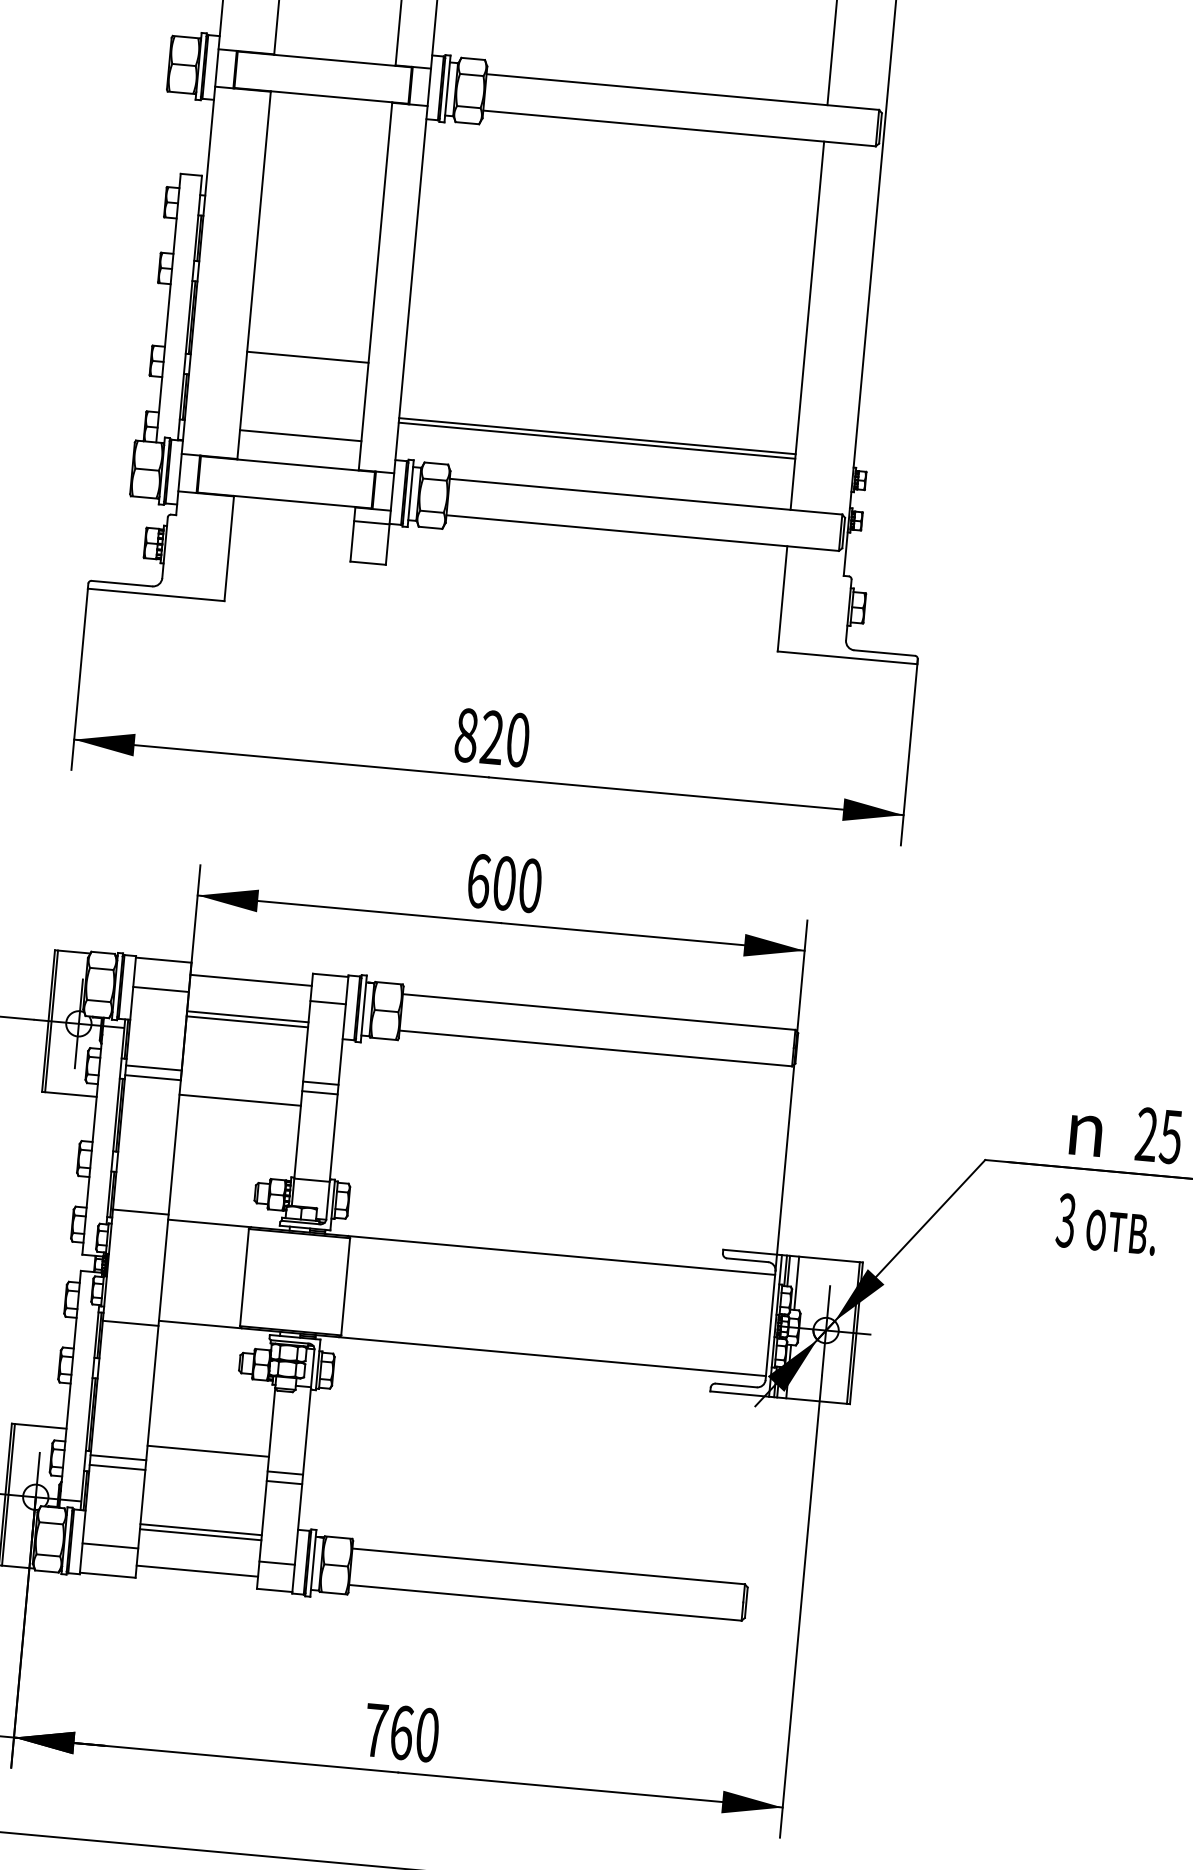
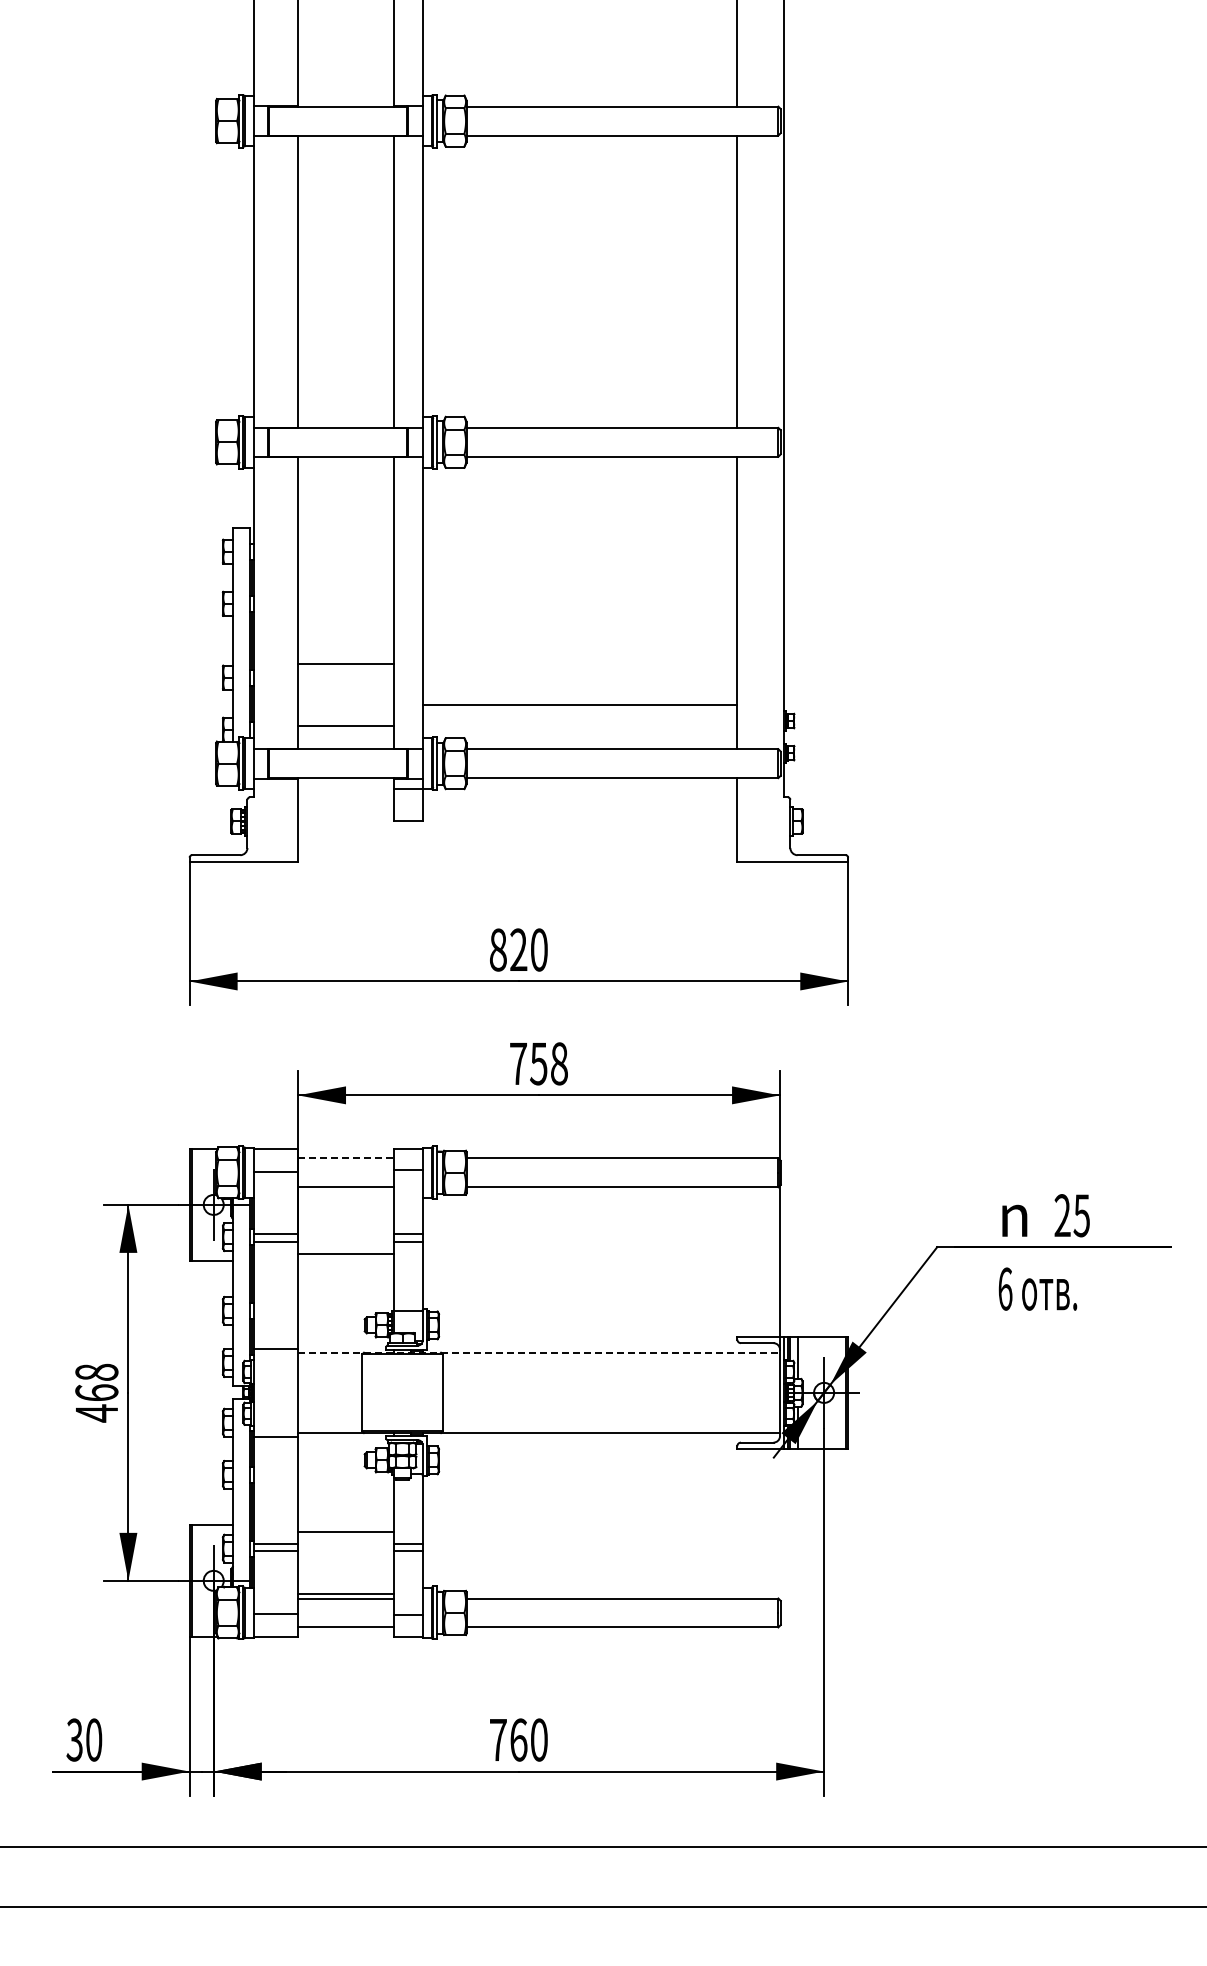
line: (596, 440) -> (579, 708), removed
text: (504, 882) -> (538, 1063), 600 -> 758
line: (251, 980) -> (346, 1158), solid -> dashed
line: (247, 1022) -> (346, 1191), removed
text: (1066, 1219) -> (1005, 1288), 3 -> 6
line: (472, 1247) -> (539, 1352), solid -> dashed

